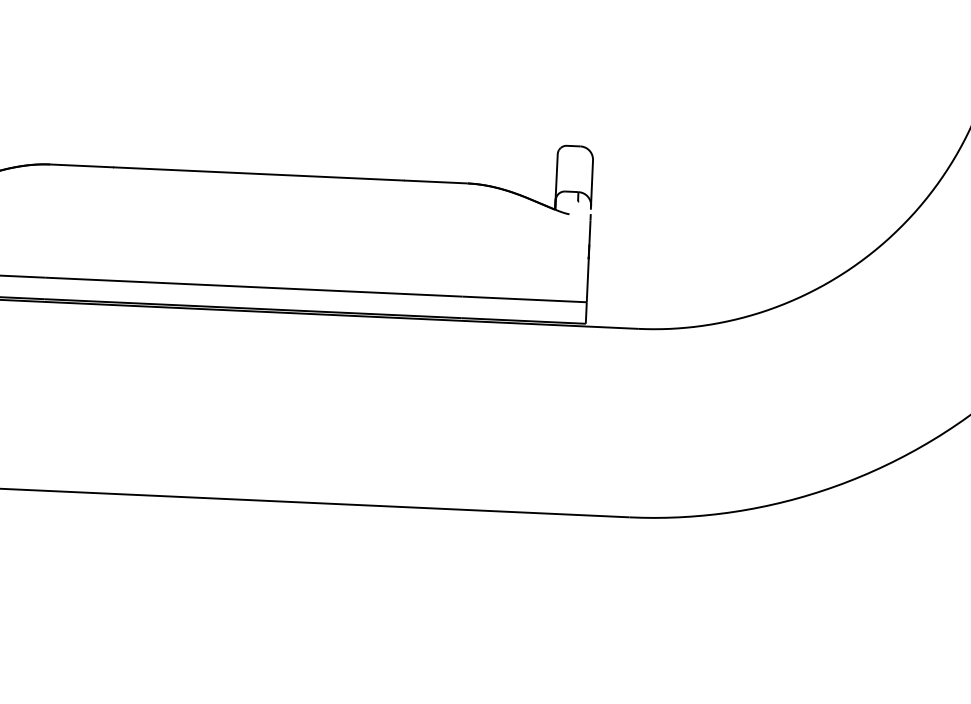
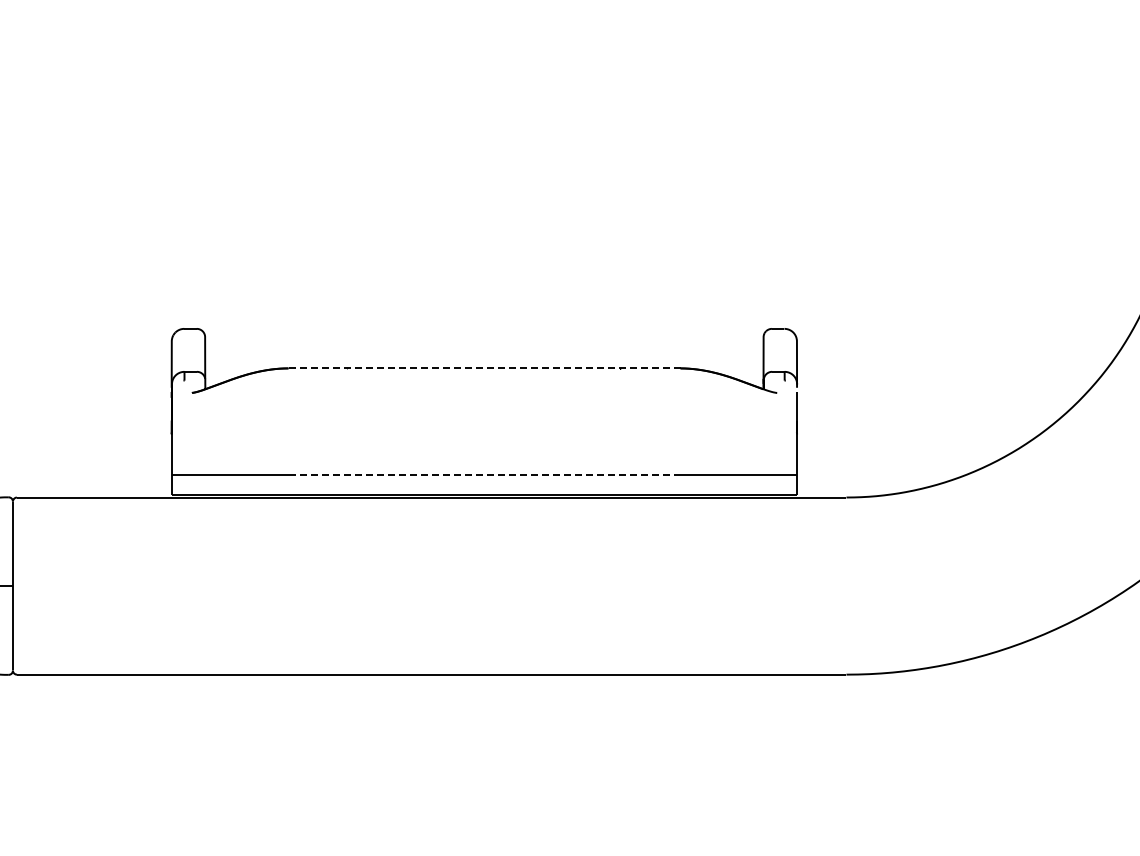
line: (259, 174) -> (484, 368), solid -> dashed
line: (254, 286) -> (484, 474), solid -> dashed

